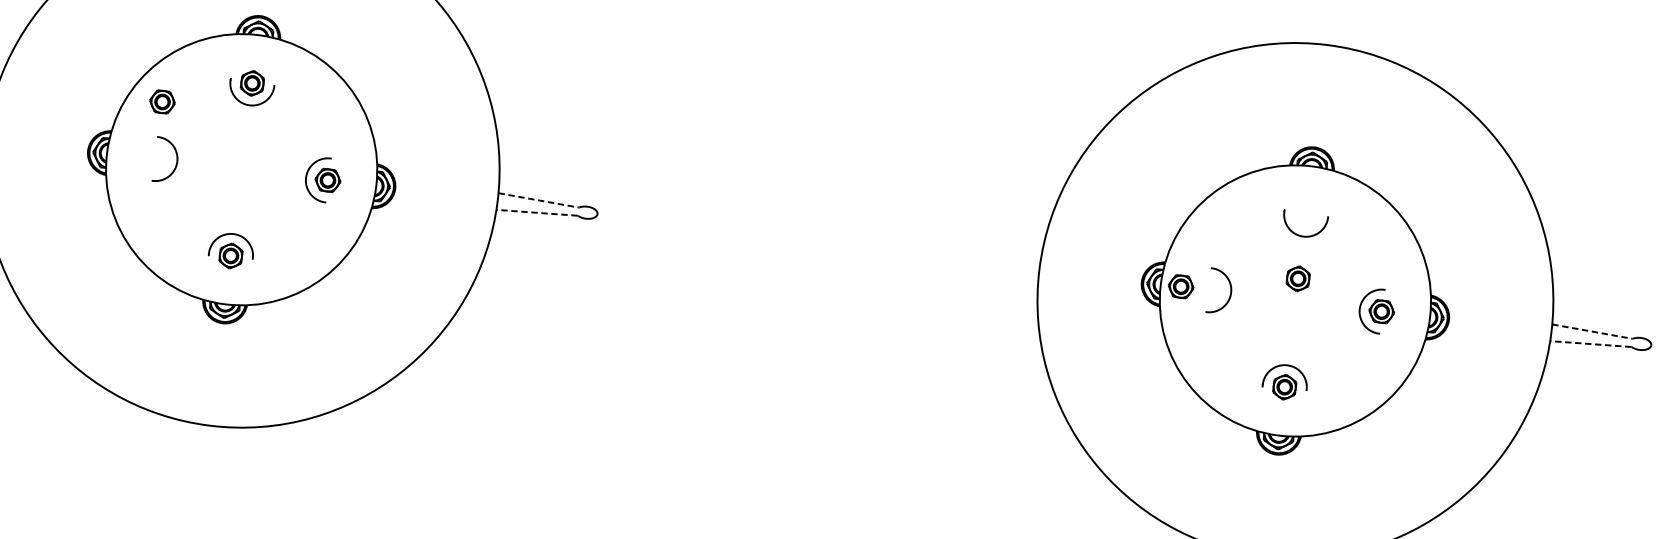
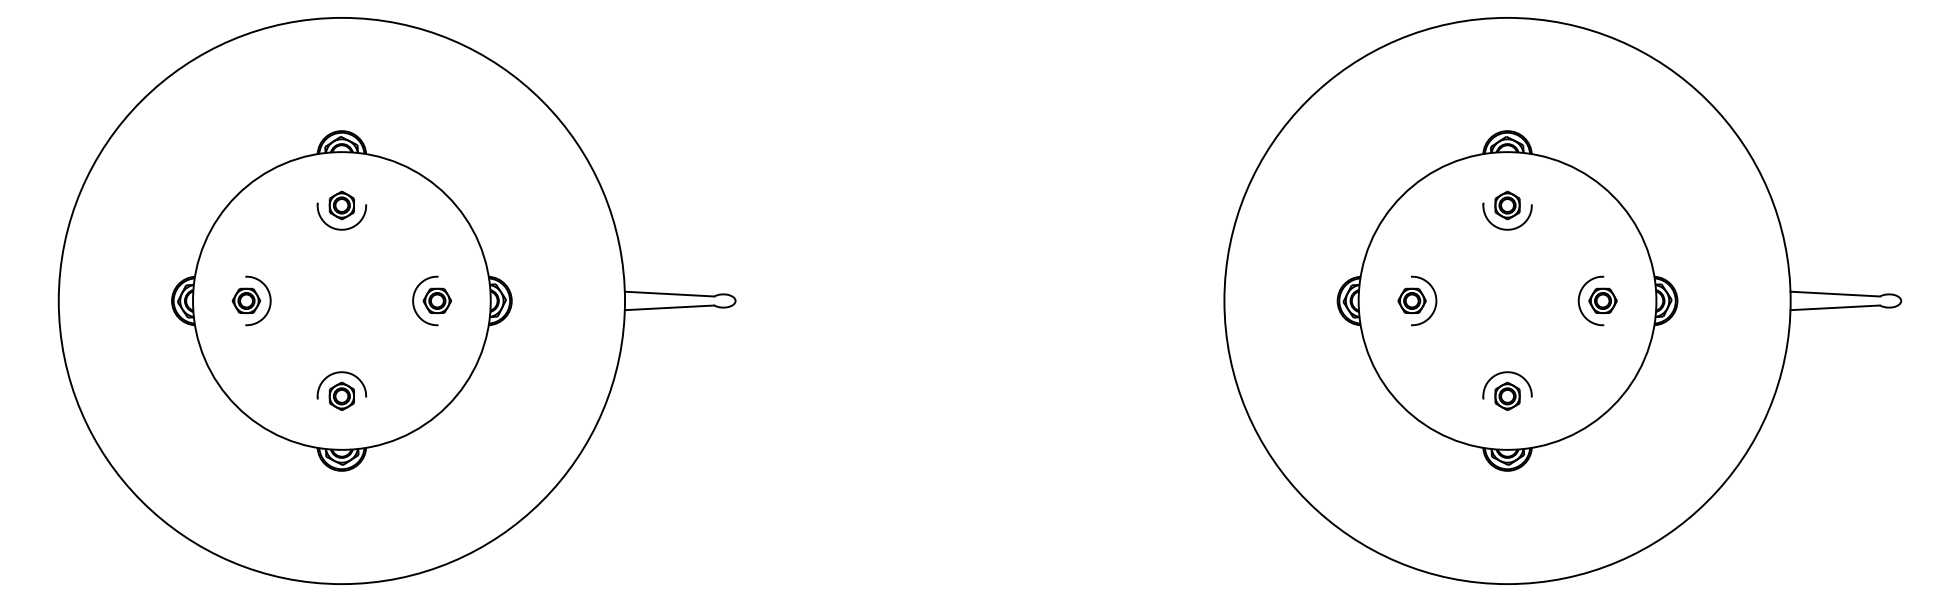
part: (161, 101) -> (245, 300), moved
line: (538, 200) -> (669, 294), dashed -> solid
line: (537, 212) -> (669, 307), dashed -> solid
part: (1298, 278) -> (1507, 205), moved
part: (1180, 286) -> (1411, 300), moved
line: (1592, 332) -> (1835, 294), dashed -> solid
line: (1591, 343) -> (1835, 307), dashed -> solid

